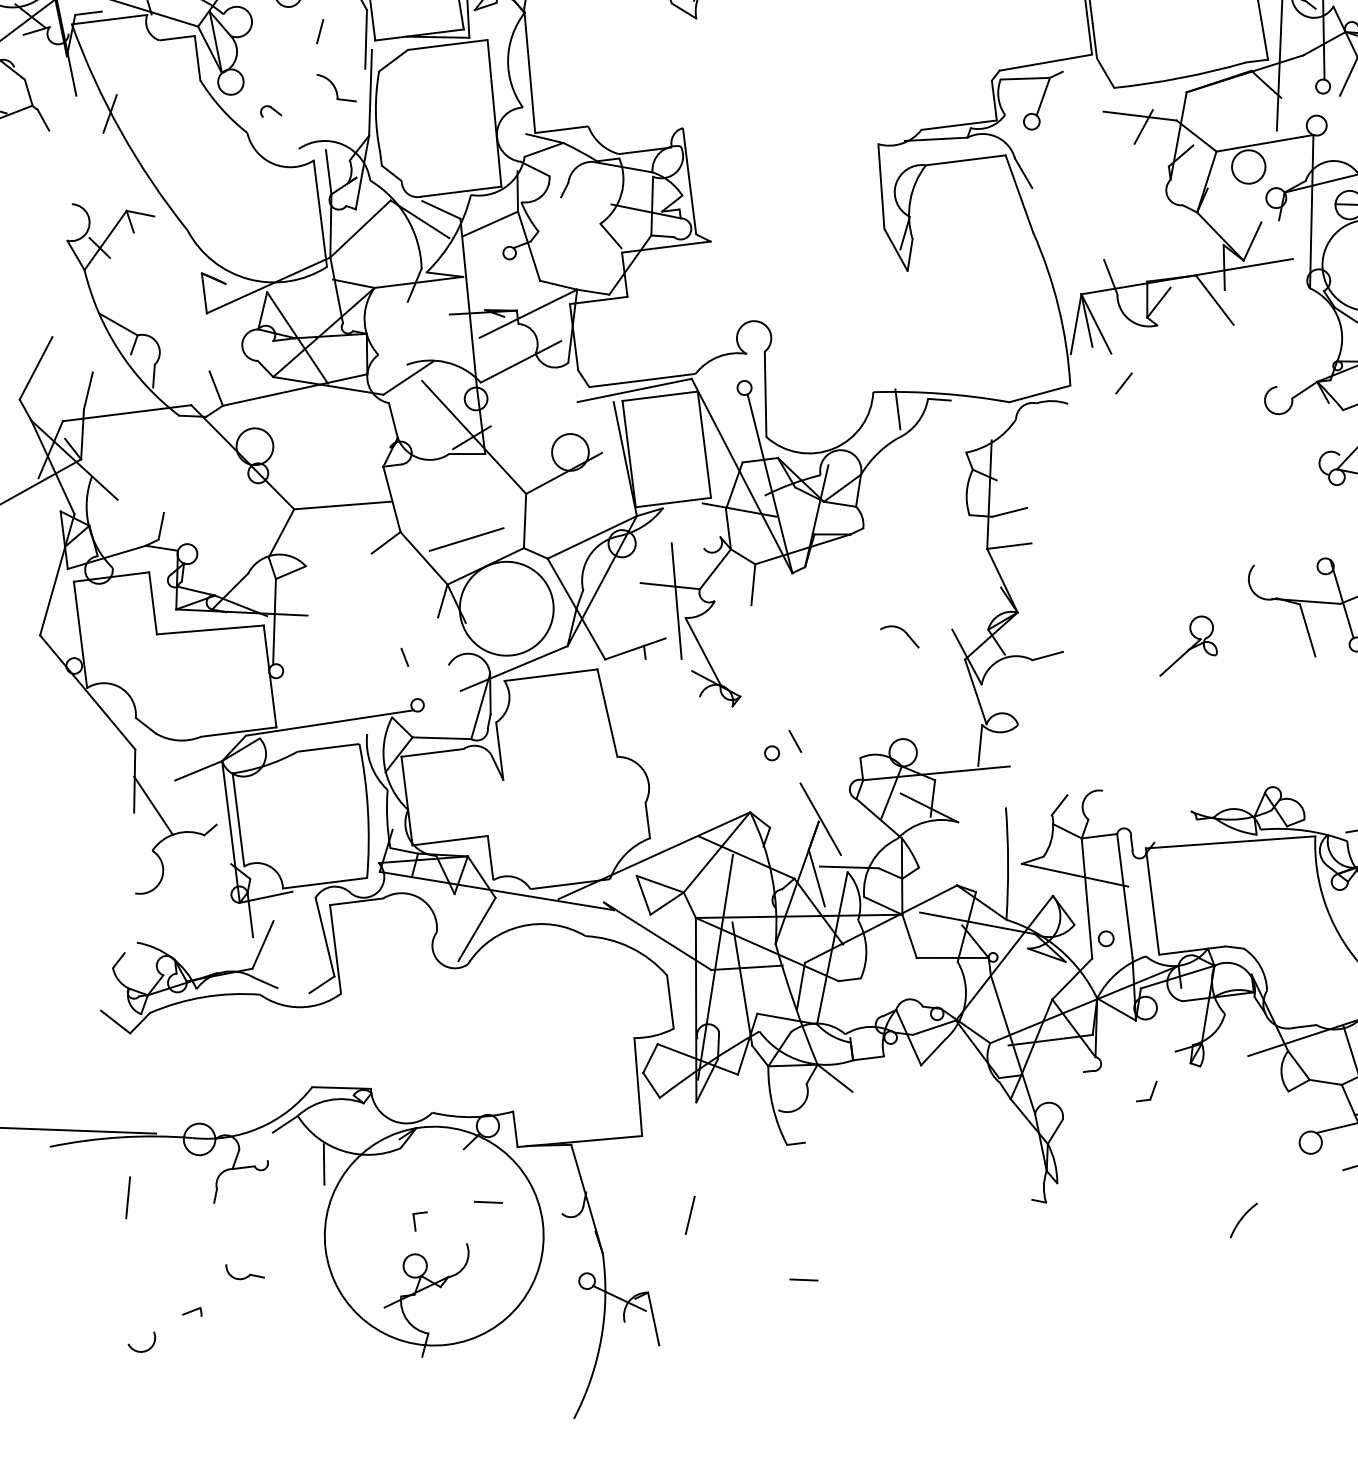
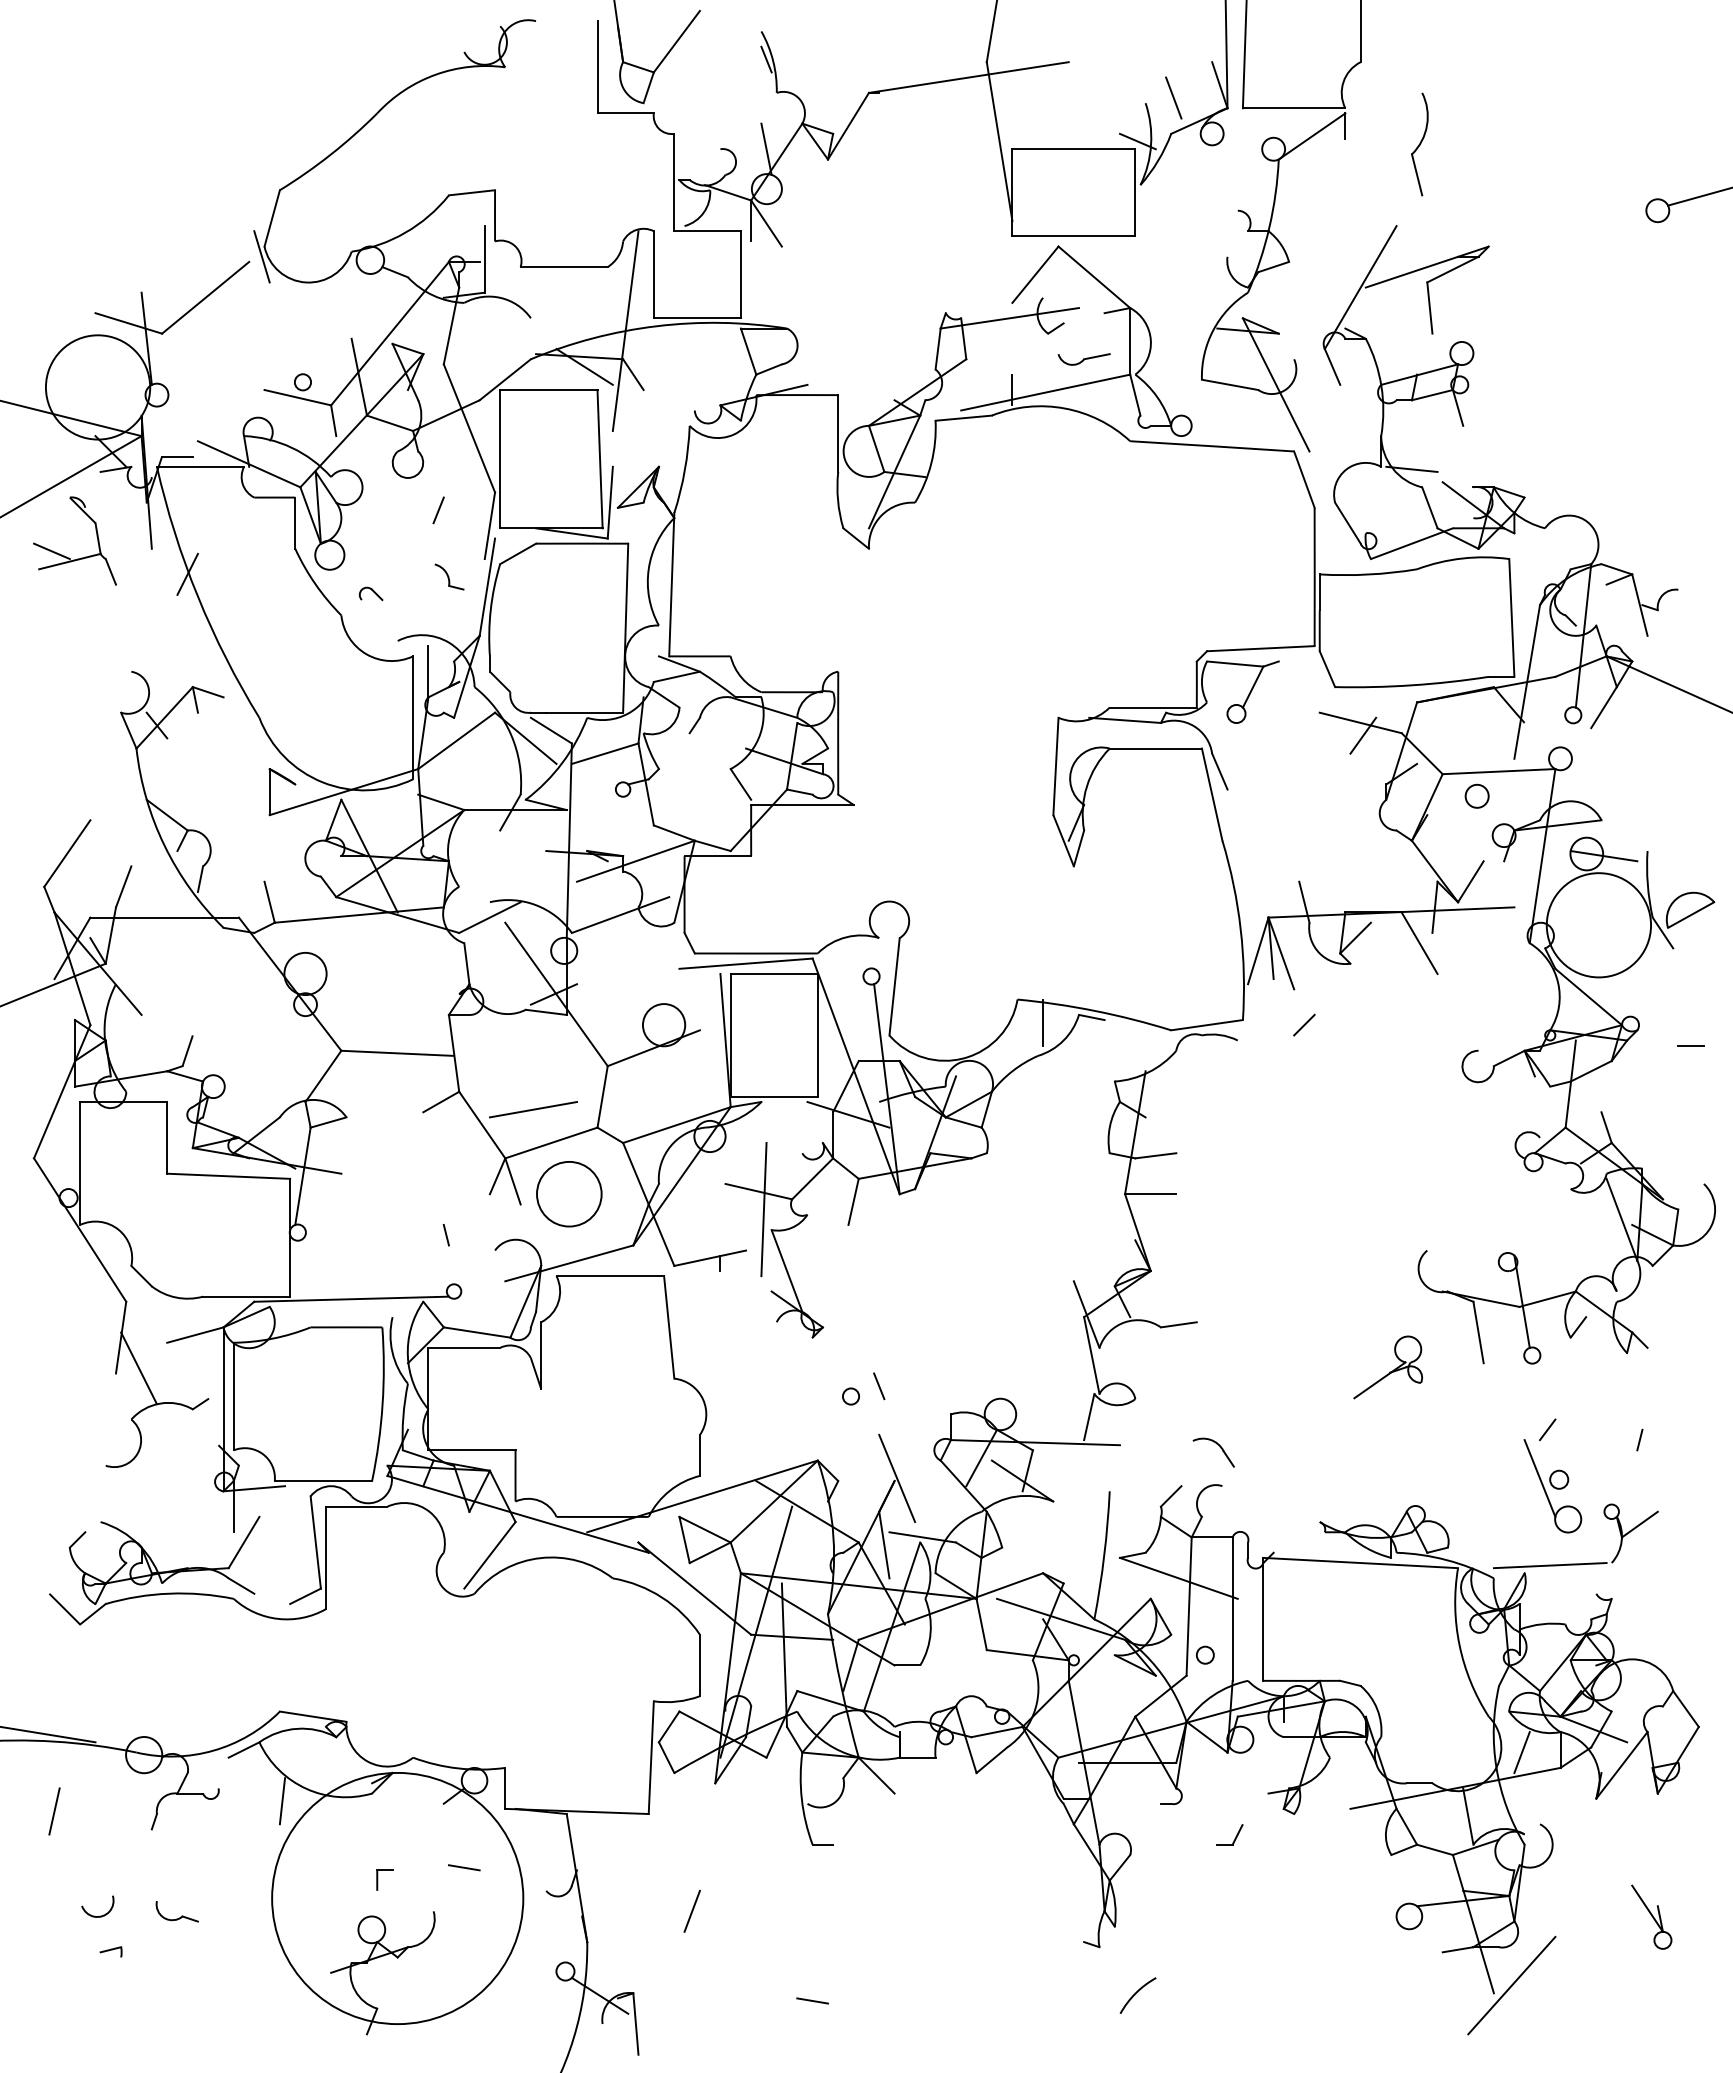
part: (336, 87) -> (449, 576), size x0.7
circle: (1248, 167) -> (1476, 796), size x0.6
circle: (506, 608) -> (569, 1194), size x0.6
part: (904, 632) -> (1219, 1447), moved
part: (1186, 645) -> (1388, 1367), moved
arc: (1242, 1218) -> (1136, 1993), moved
arc: (144, 1350) -> (99, 1915), moved

